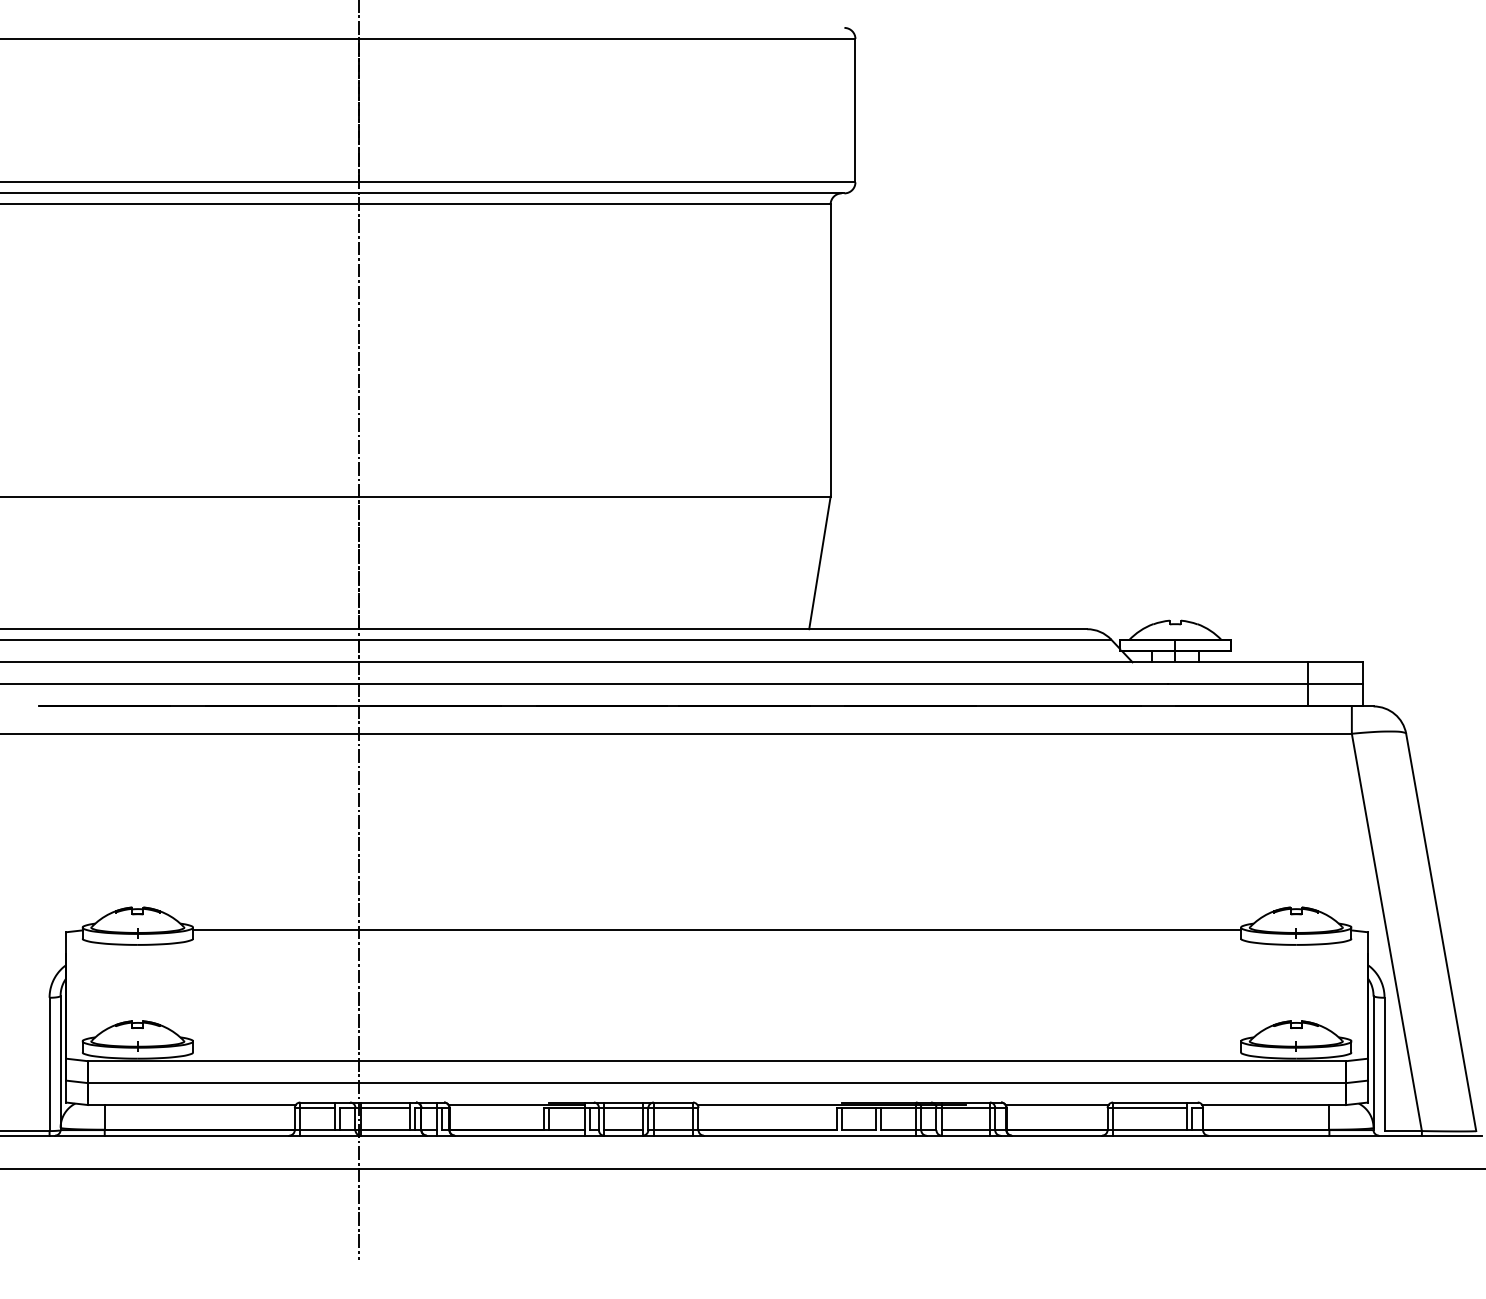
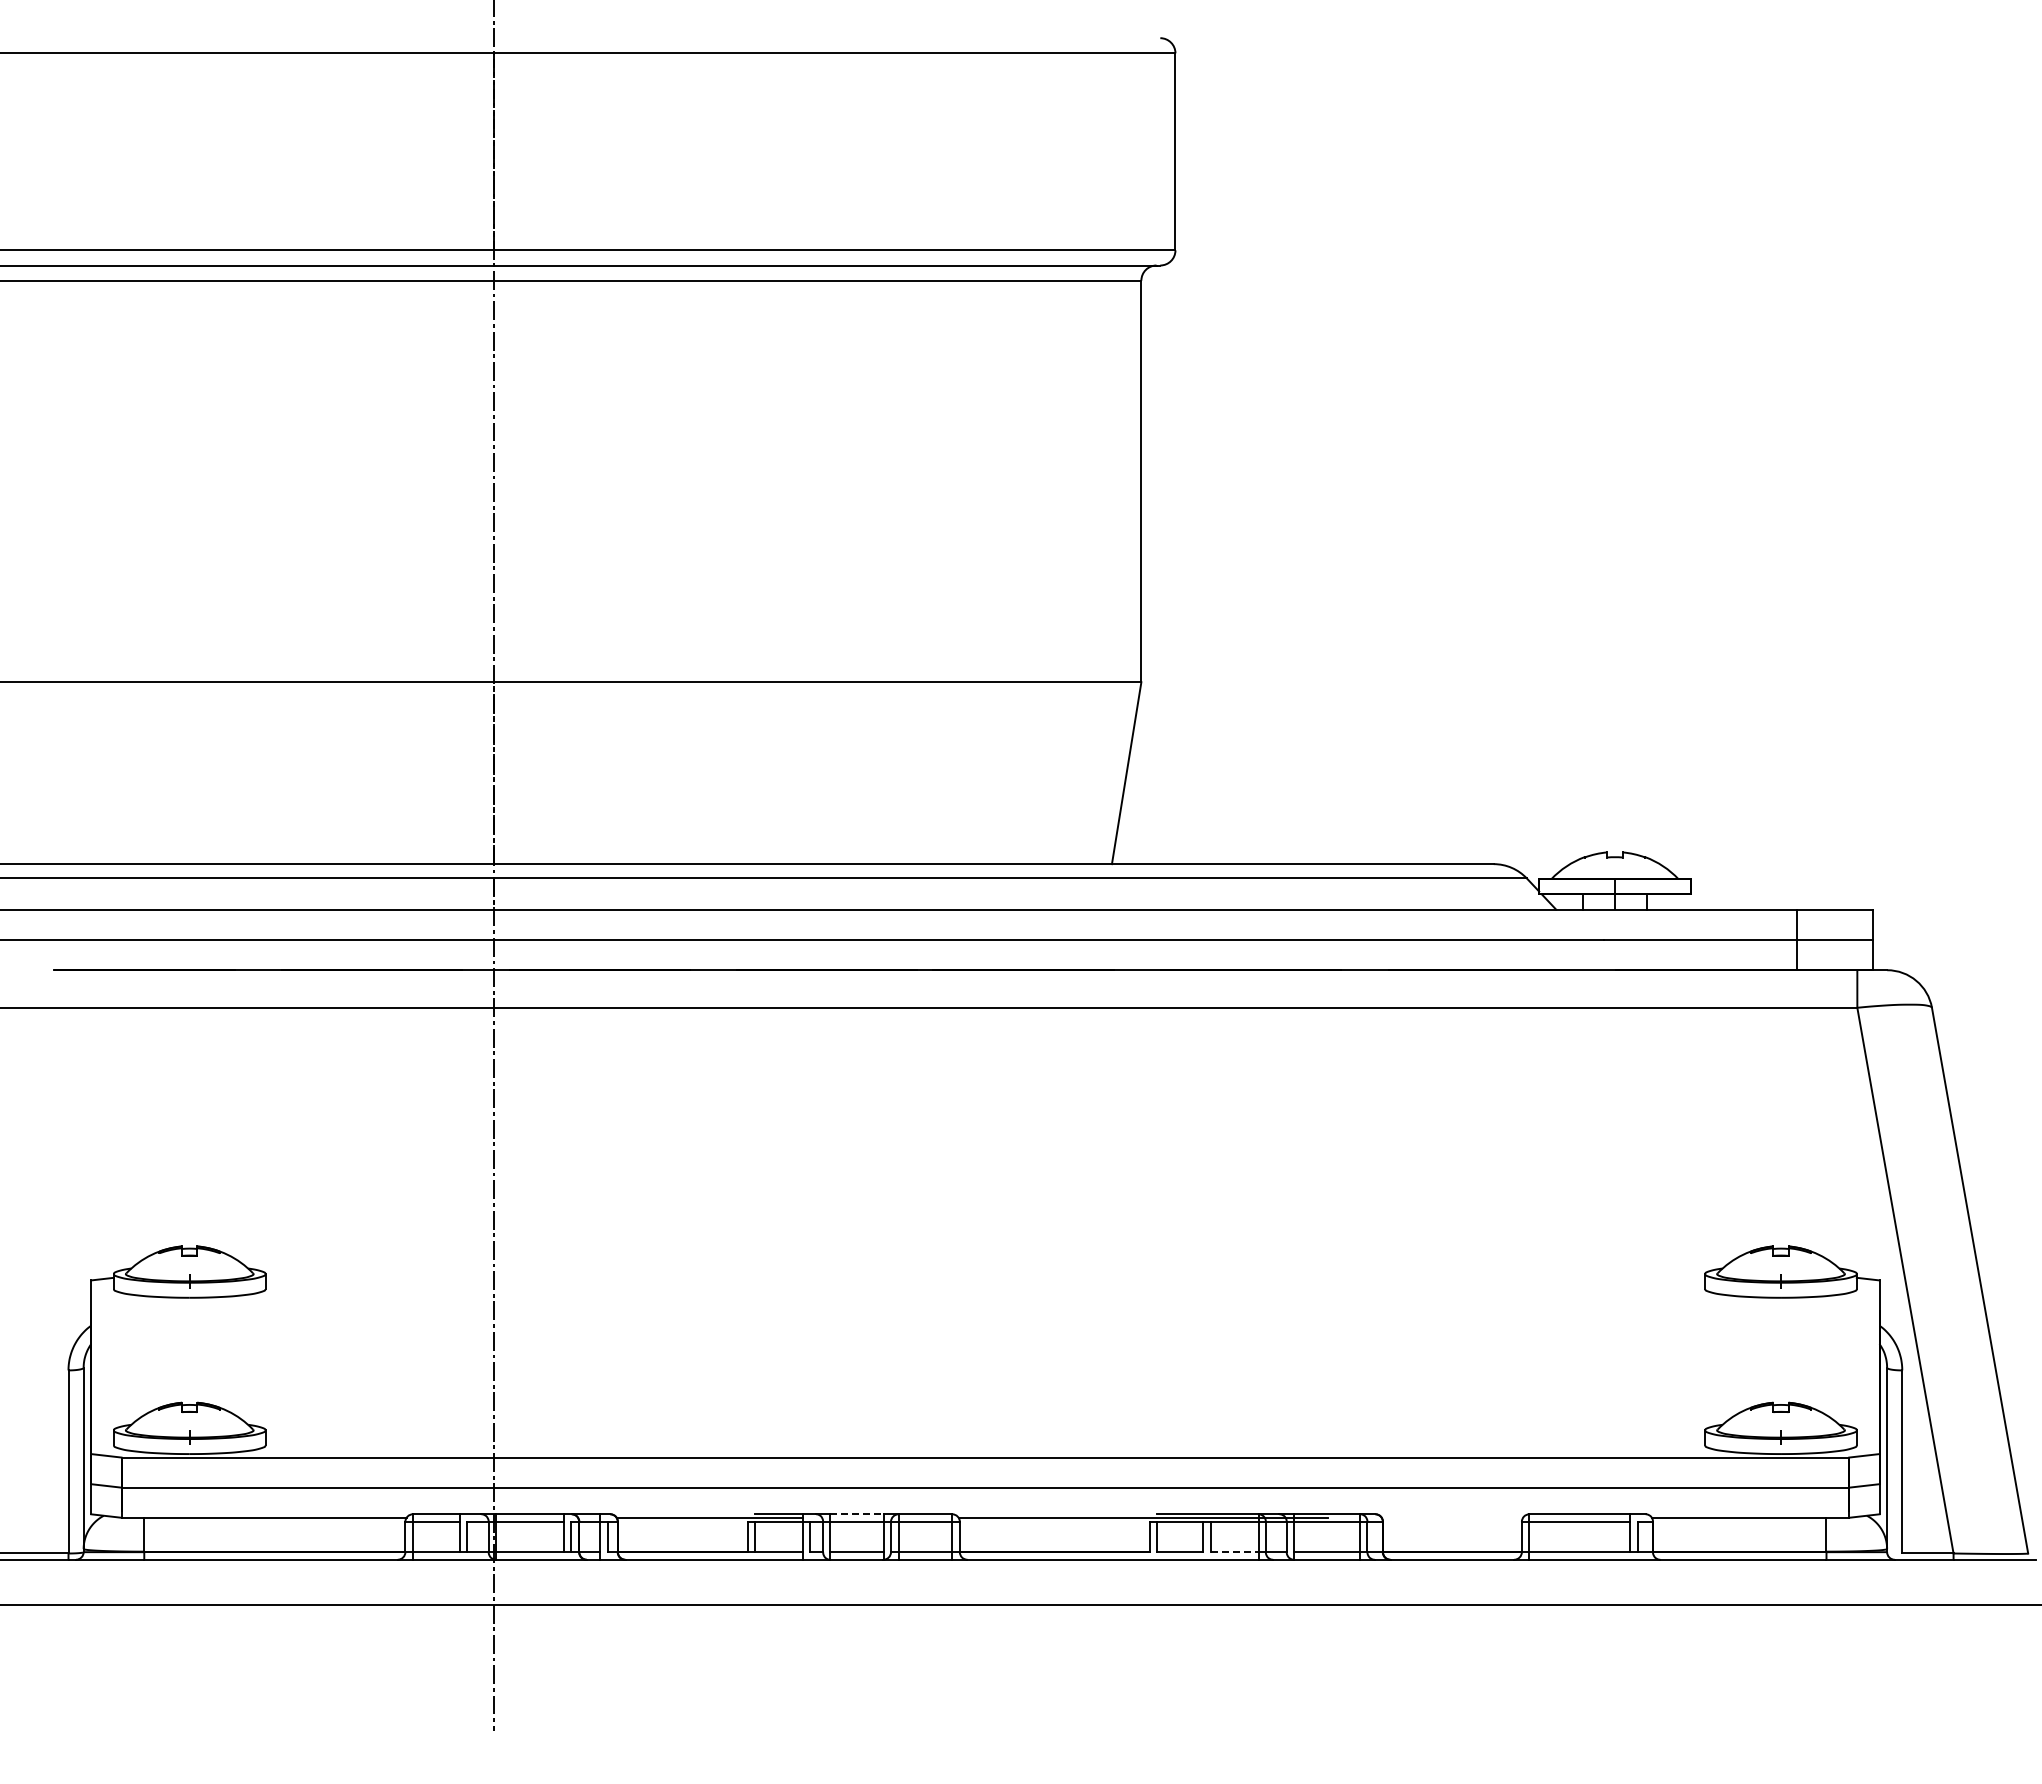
line: (717, 929) -> (985, 1276), removed
line: (623, 1102) -> (856, 1514), solid -> dashed
line: (1057, 1104) -> (1452, 1517), removed
line: (898, 1130) -> (1234, 1552), solid -> dashed

